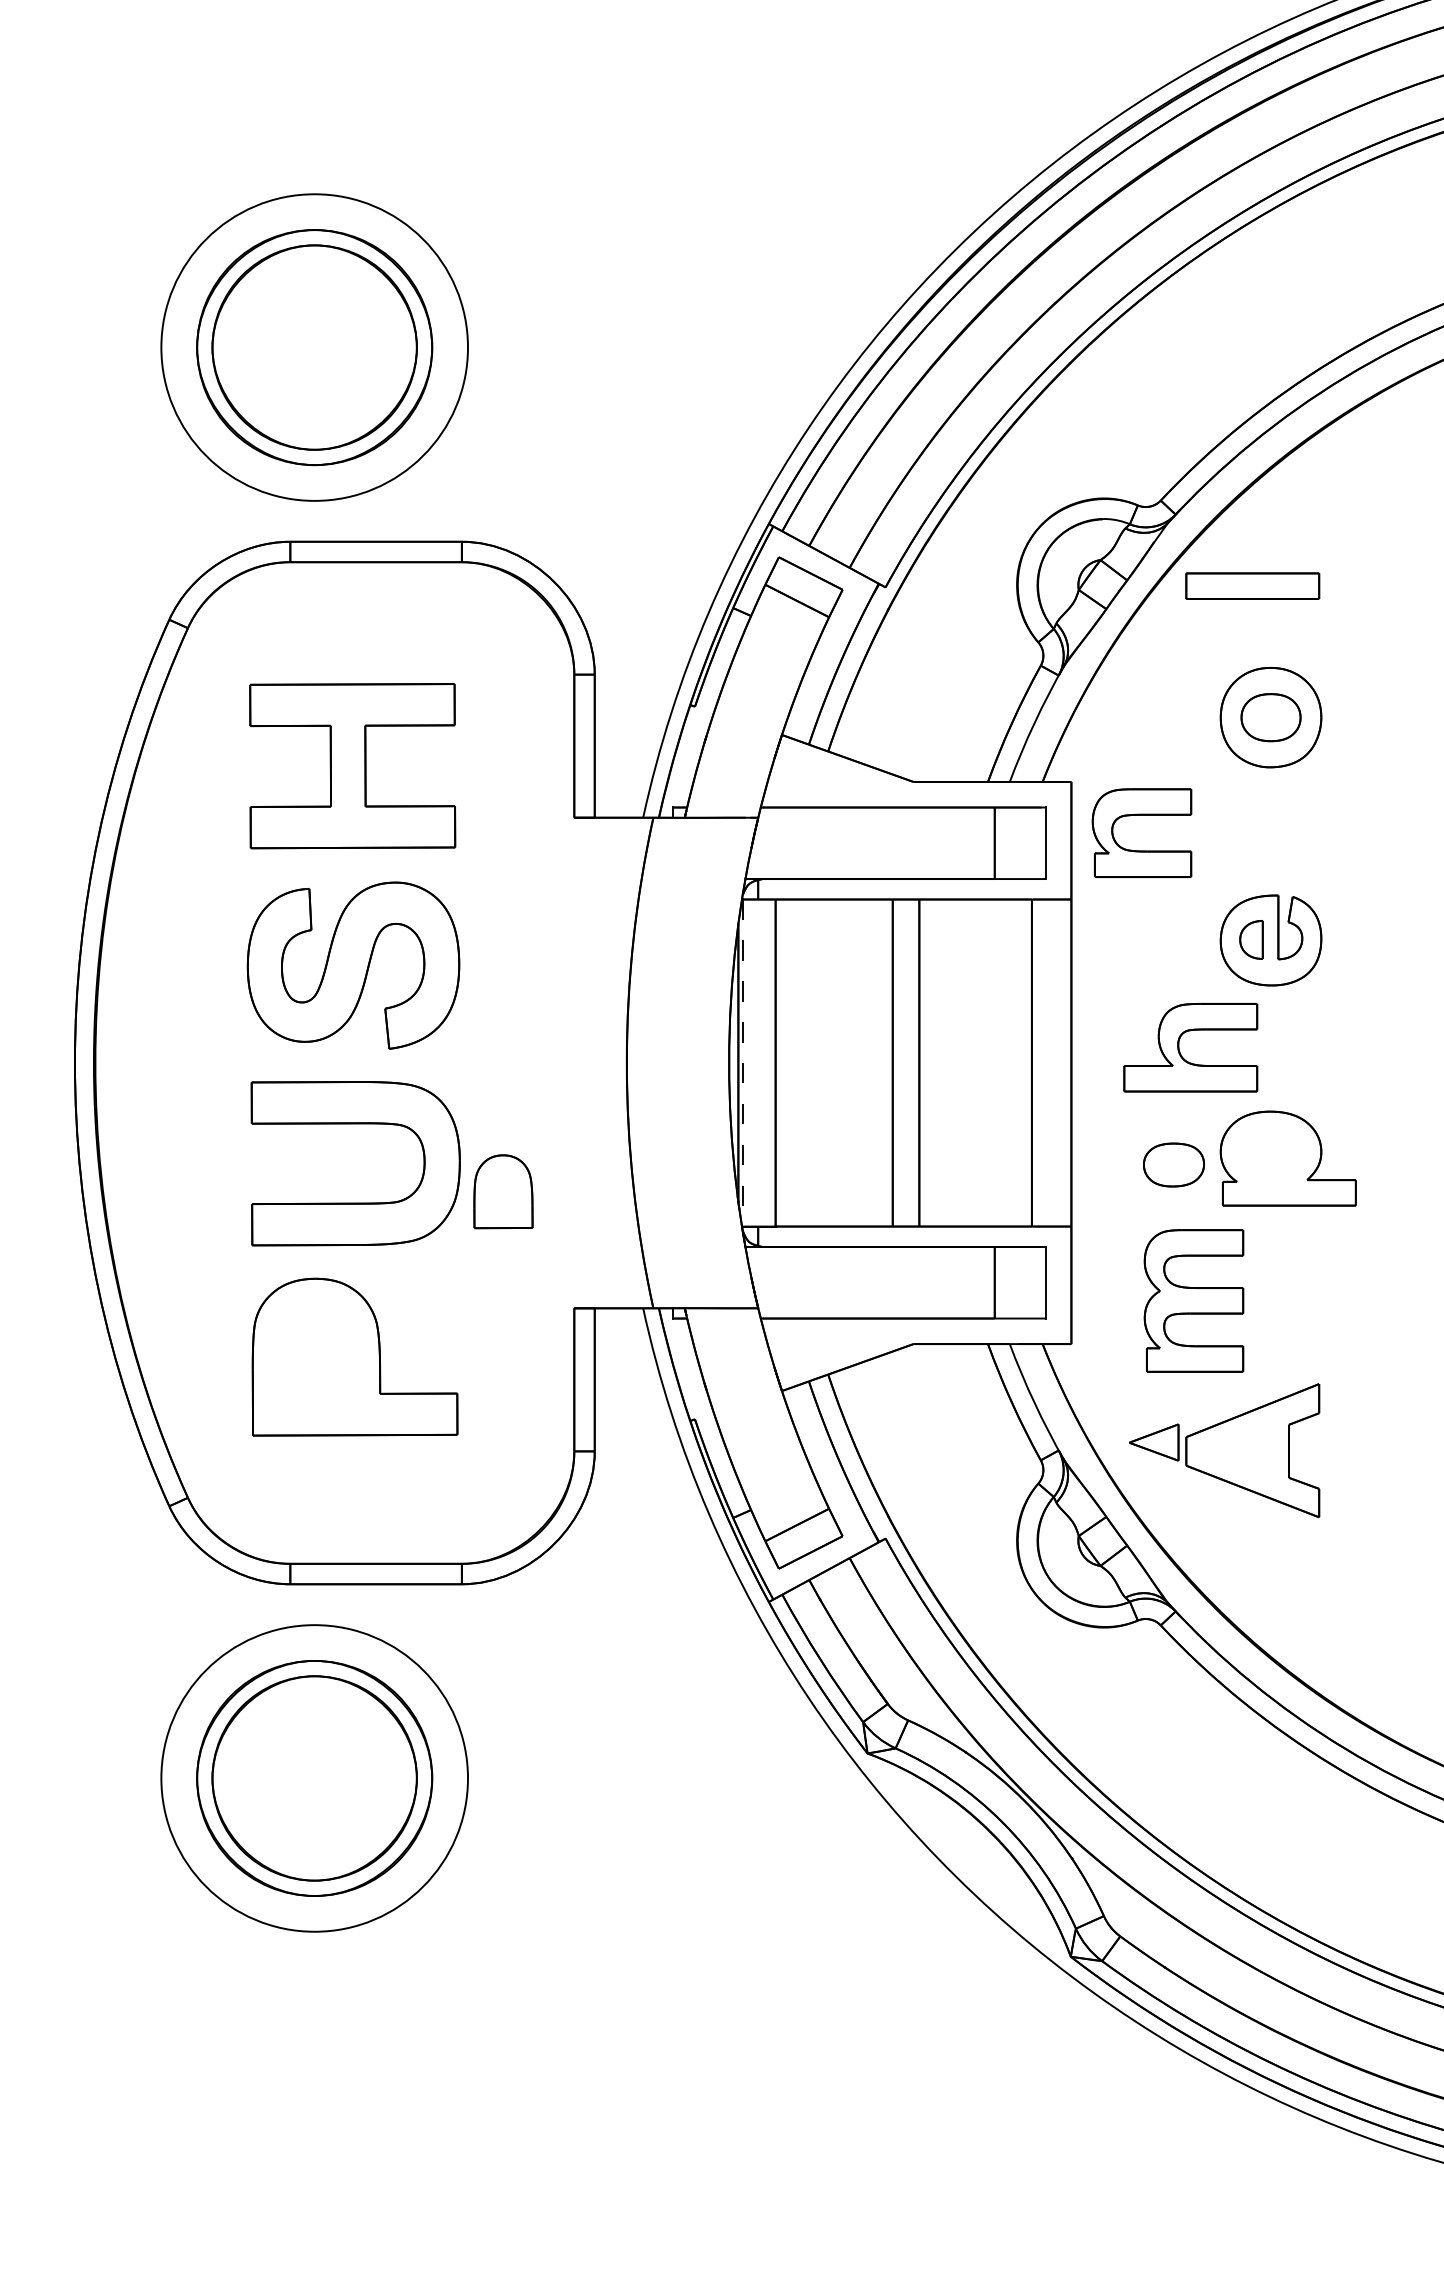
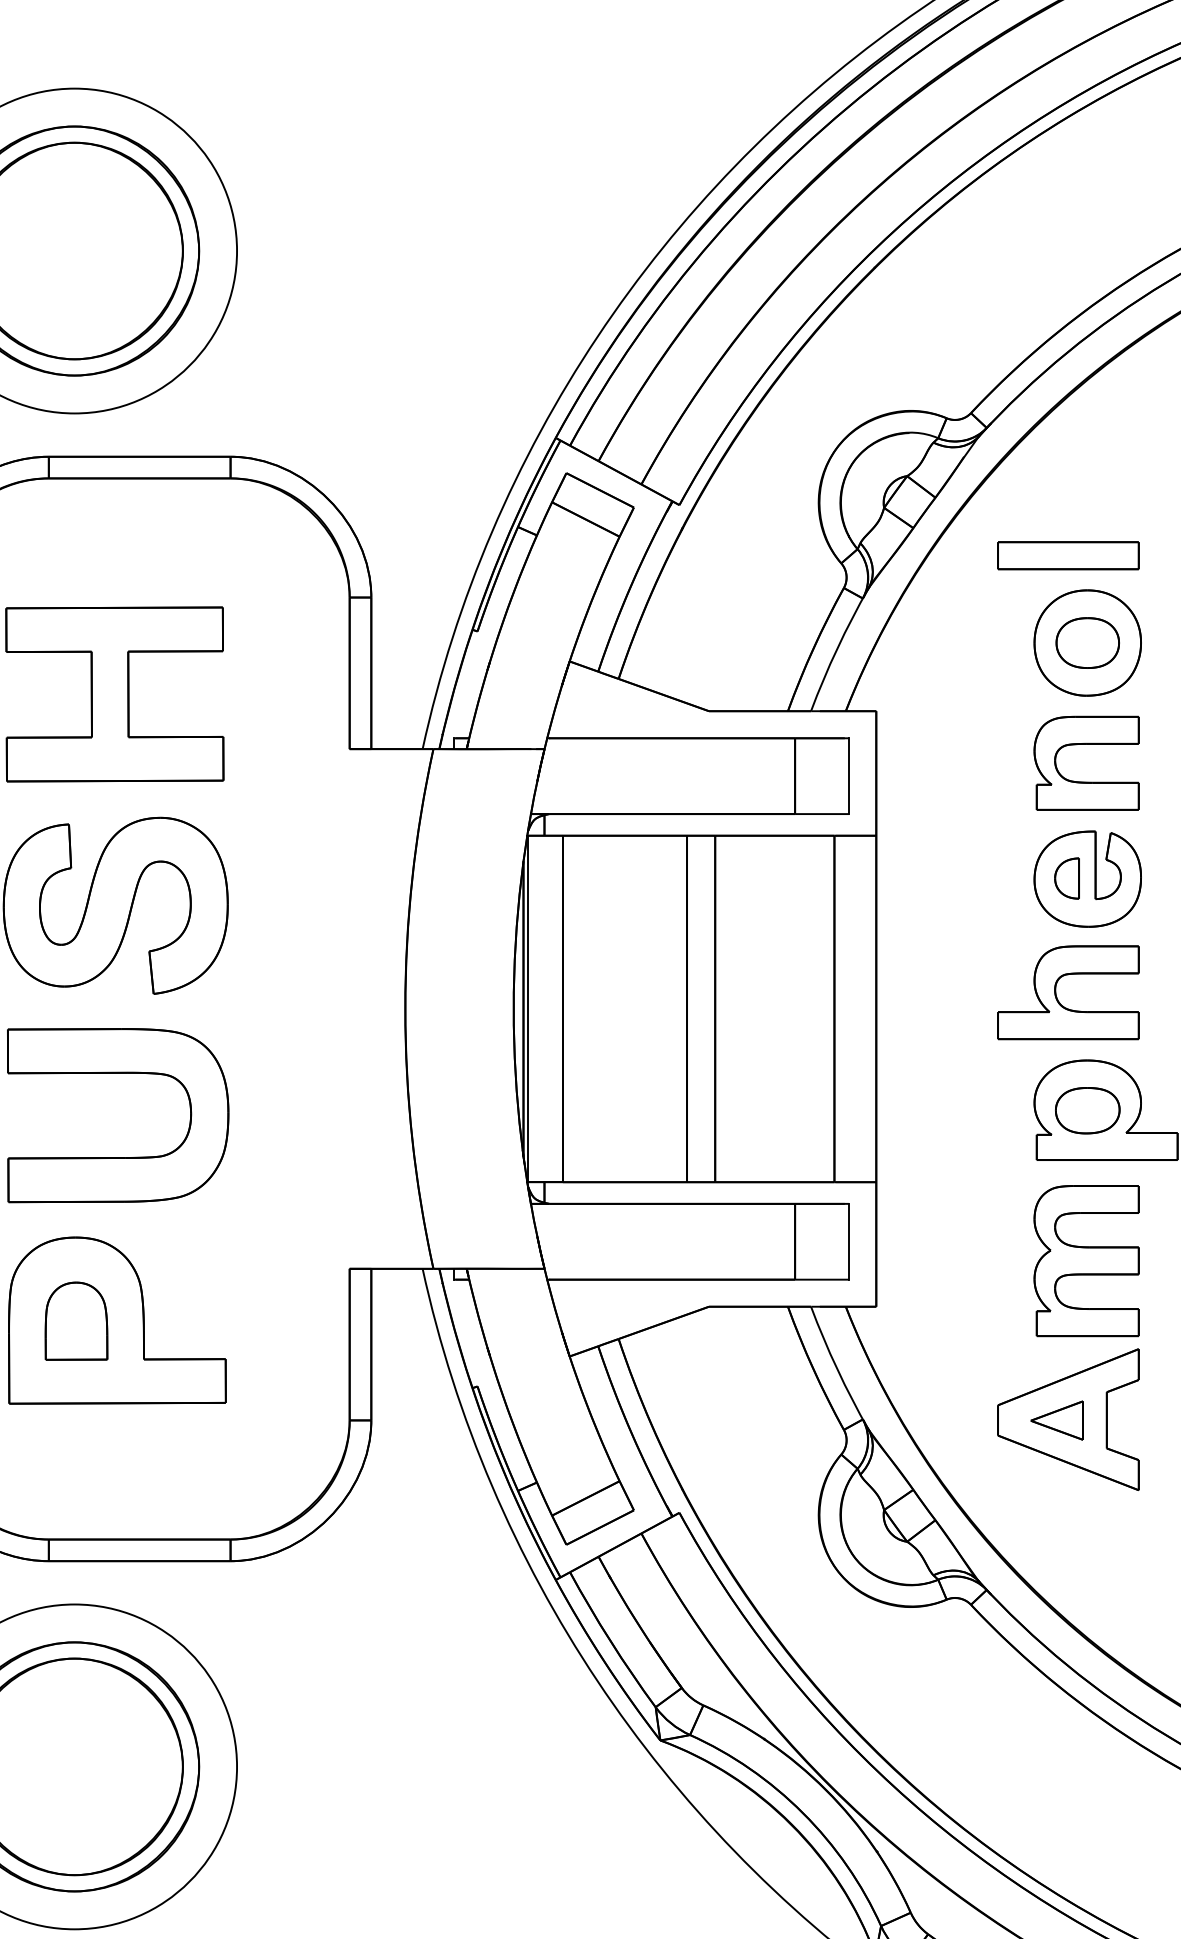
part: (1252, 585) -> (1068, 554), moved
part: (1141, 815) -> (1086, 744), moved
part: (1180, 1051) -> (1057, 996), moved
line: (743, 1063) -> (528, 1009), dashed -> solid
part: (1173, 1164) -> (1087, 1110), moved
part: (503, 1191) -> (76, 1320), moved
part: (1193, 1300) -> (1086, 1260), moved
part: (1154, 1442) -> (1057, 1420), moved

